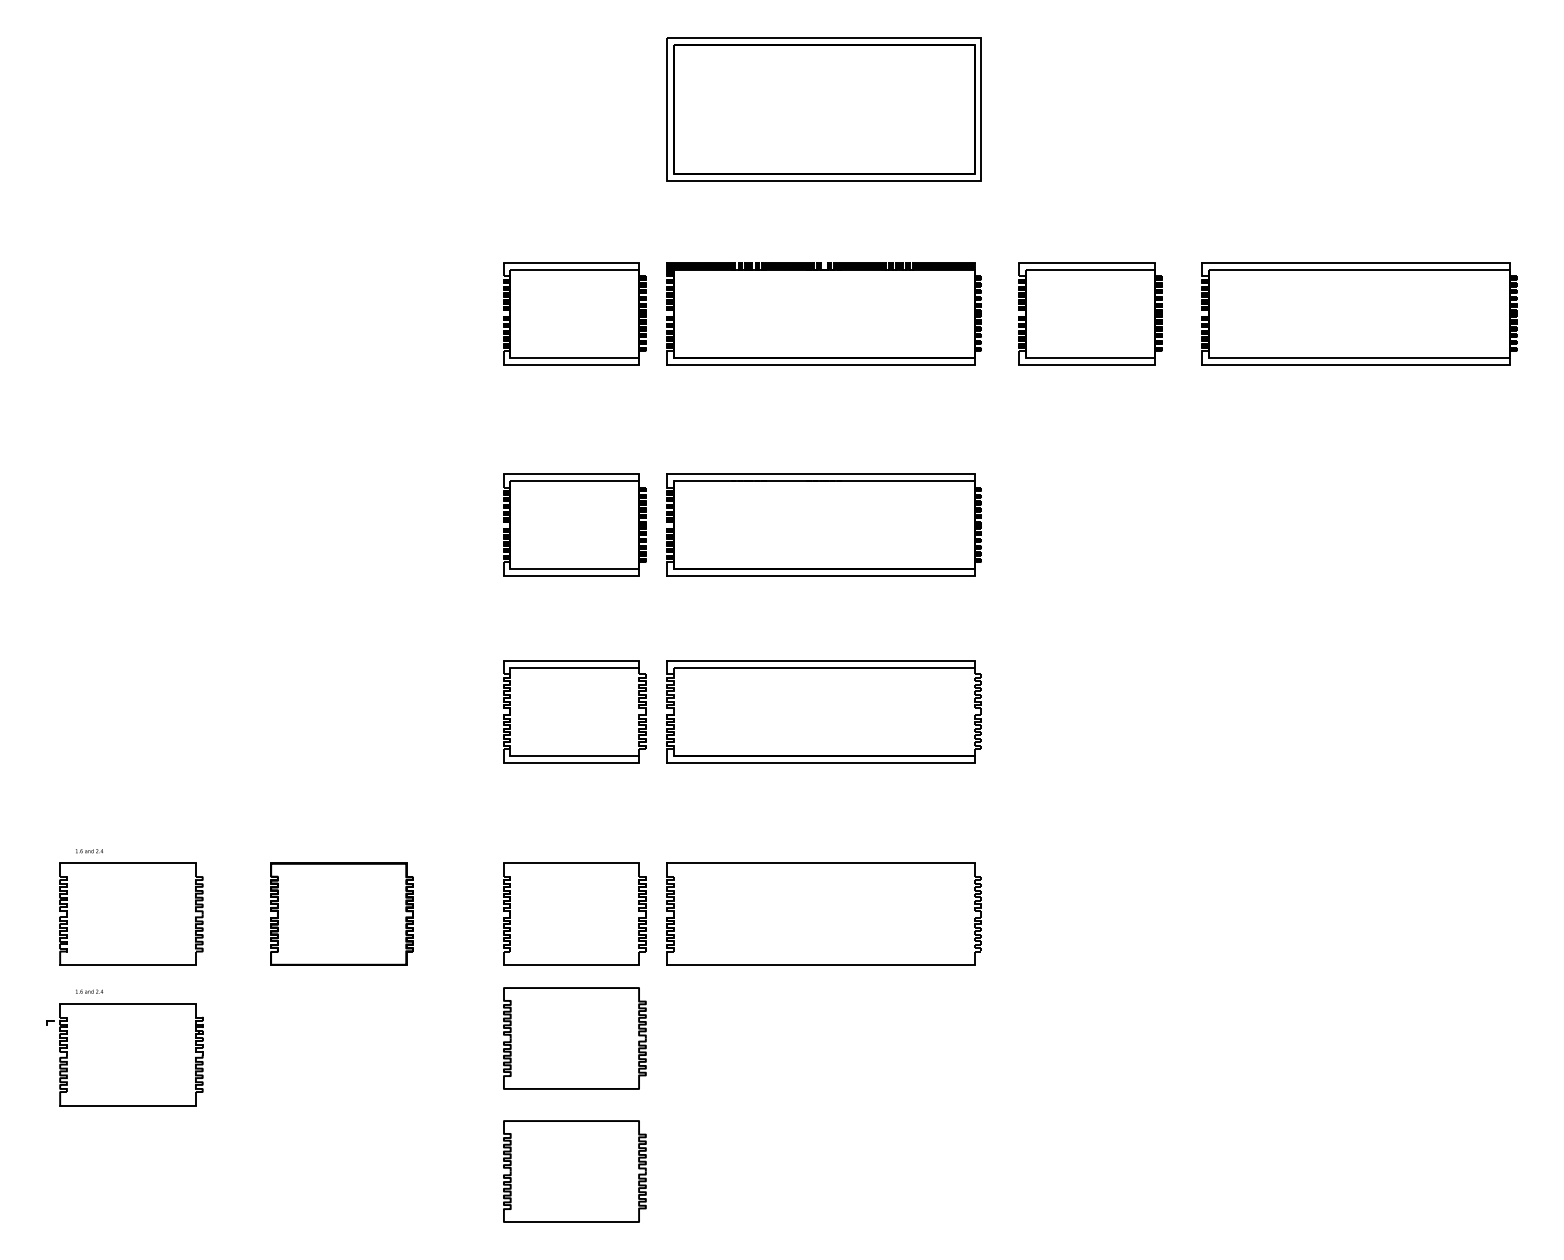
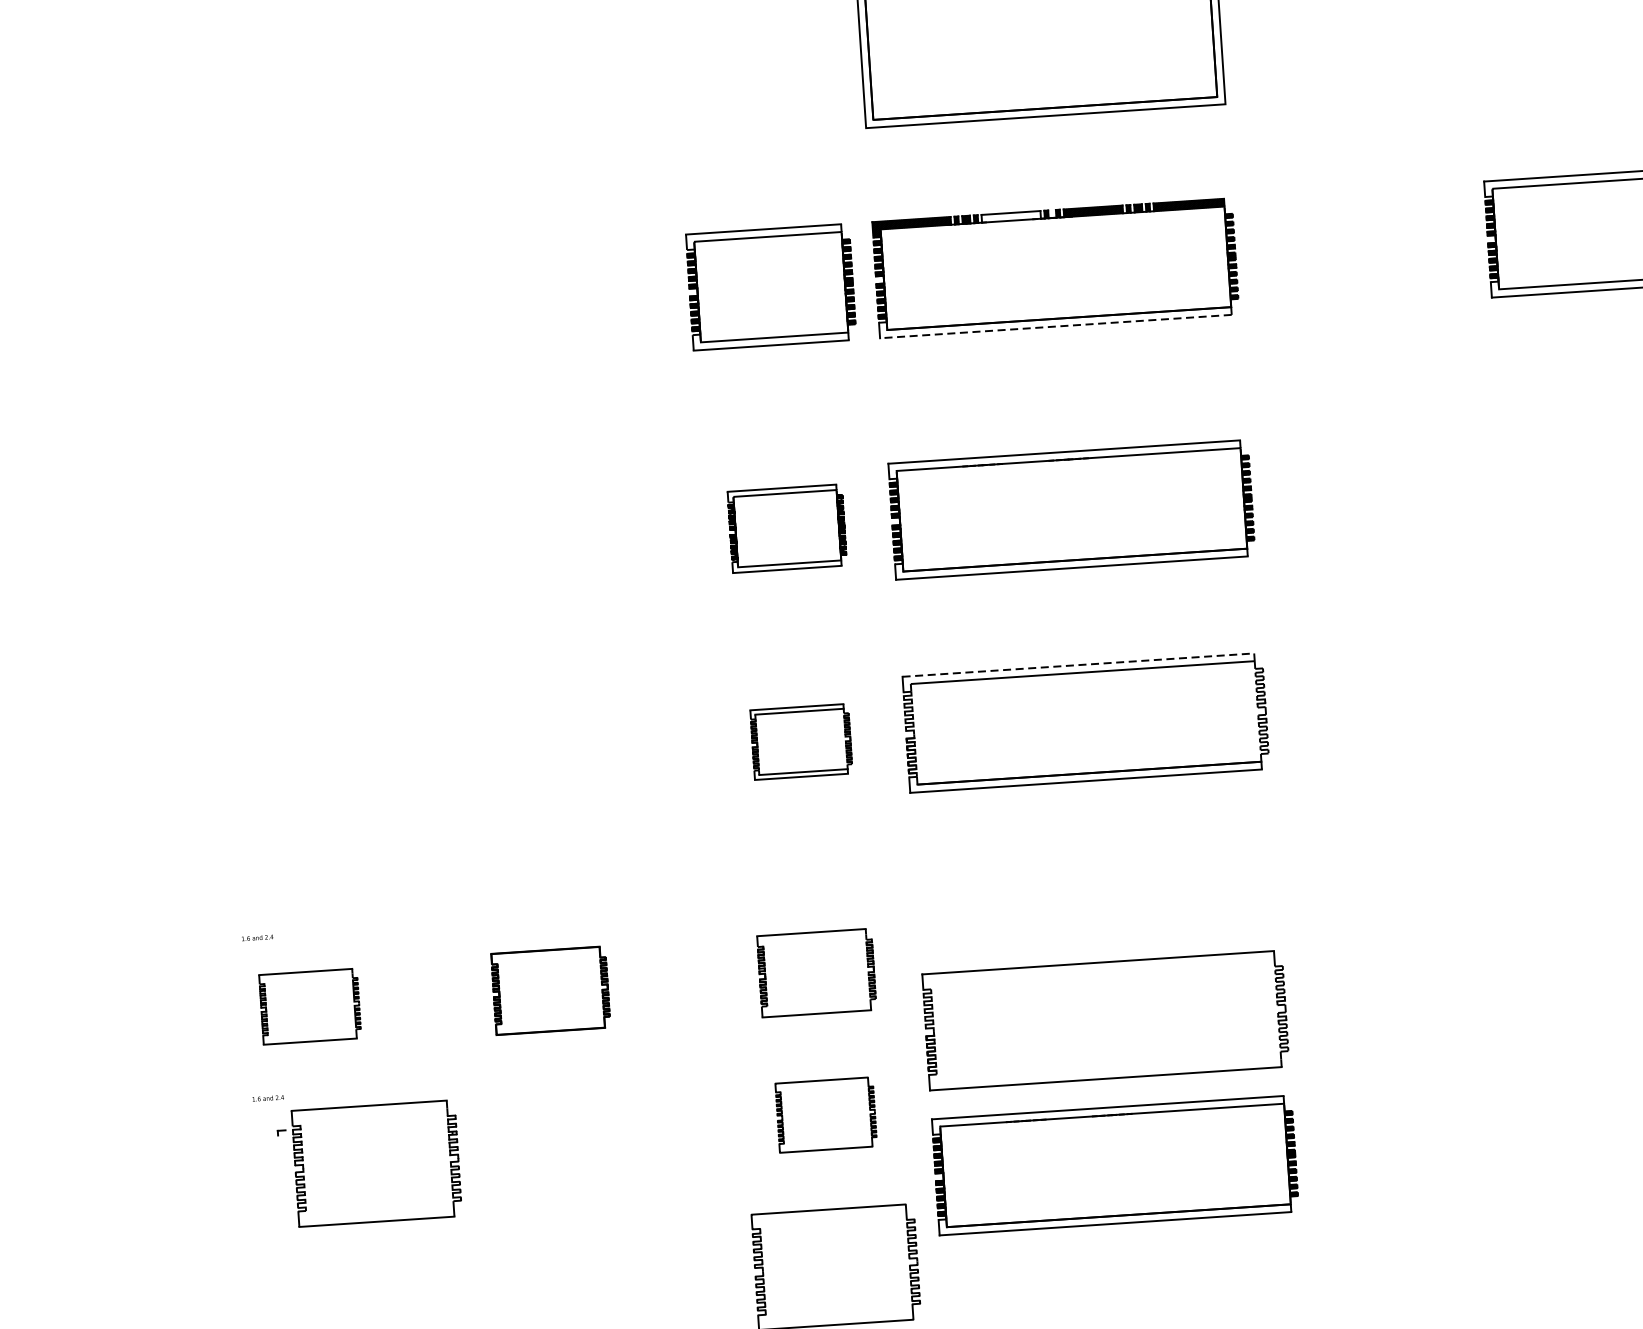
hatch: (787, 265) -> (1010, 215), removed
part: (1090, 313) -> (1360, 247), removed
line: (820, 364) -> (1055, 326), solid -> dashed
part: (574, 524) -> (786, 527), size x0.7
line: (820, 660) -> (1078, 664), solid -> dashed
part: (574, 711) -> (800, 741), size x0.6
part: (131, 913) -> (310, 1005), size x0.6
part: (341, 913) -> (550, 989), size x0.7
part: (574, 913) -> (816, 972), size x0.7
part: (823, 913) -> (1105, 1019), moved
part: (574, 1038) -> (825, 1115), size x0.6
part: (124, 1054) -> (368, 1163), moved
part: (823, 1098) -> (1114, 1164), added

